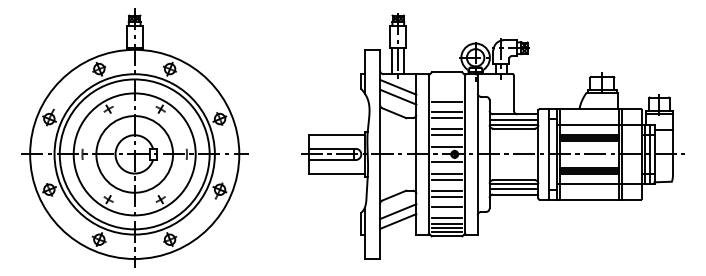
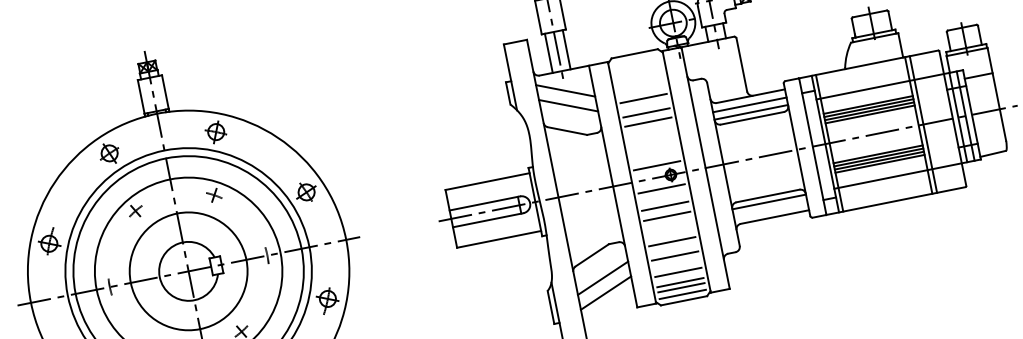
line: (446, 128) -> (650, 138), removed
line: (446, 135) -> (652, 148), removed
line: (513, 189) -> (770, 210), removed
line: (446, 191) -> (669, 233), removed

